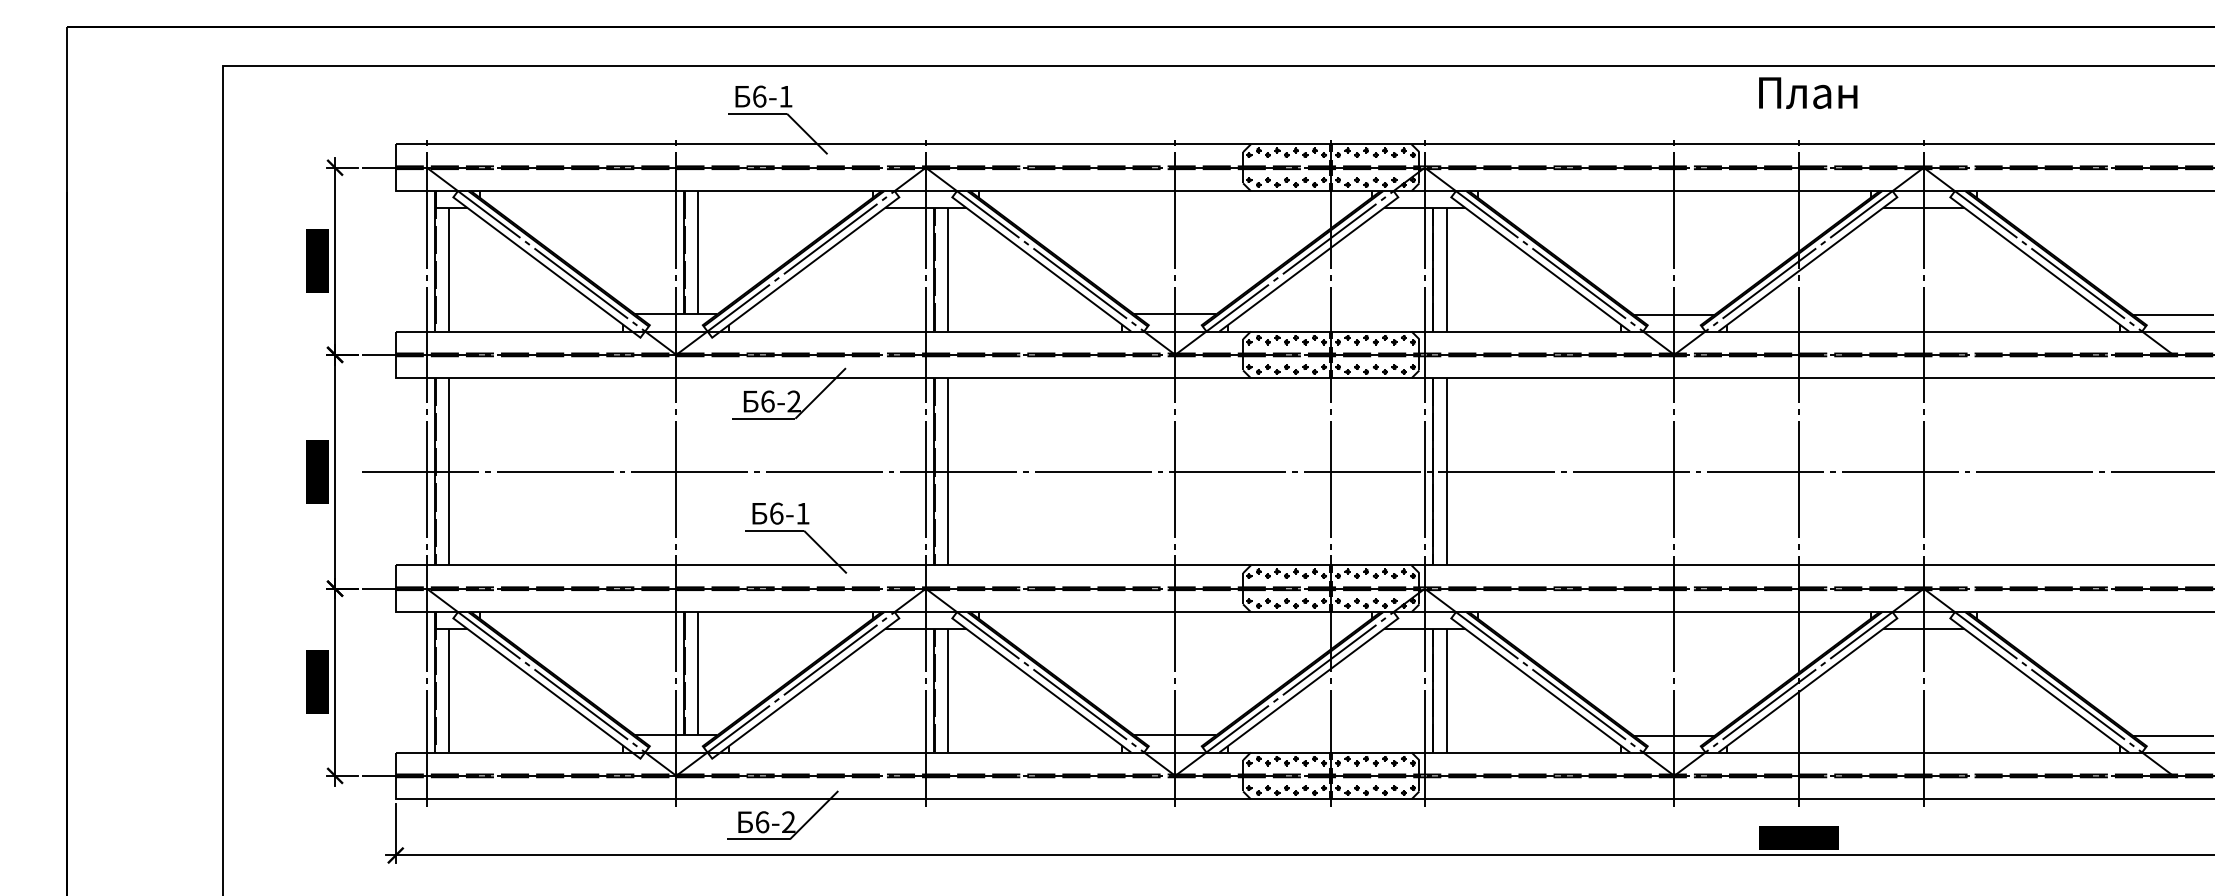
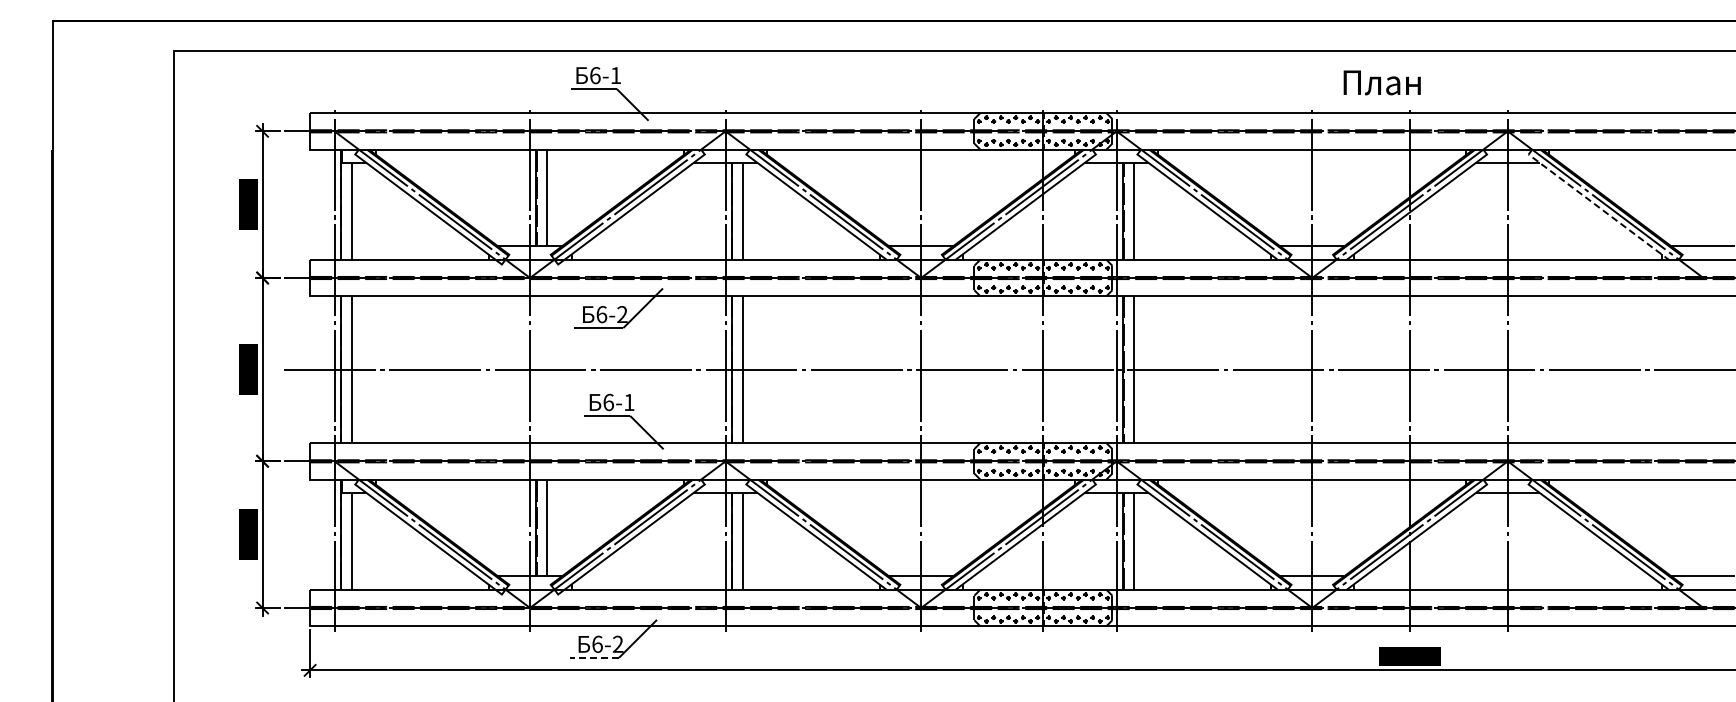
text: (1807, 92) -> (1381, 82), moved
line: (2035, 261) -> (1595, 204), solid -> dashed
line: (758, 839) -> (594, 657), solid -> dashed

